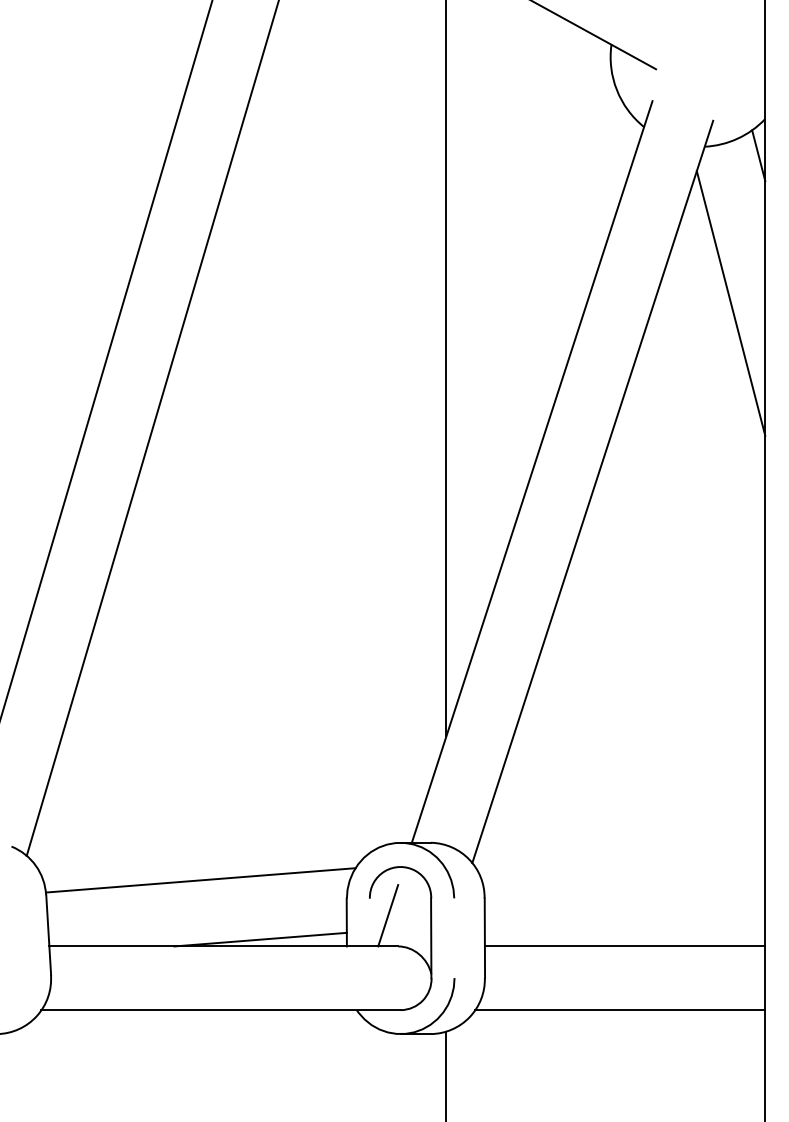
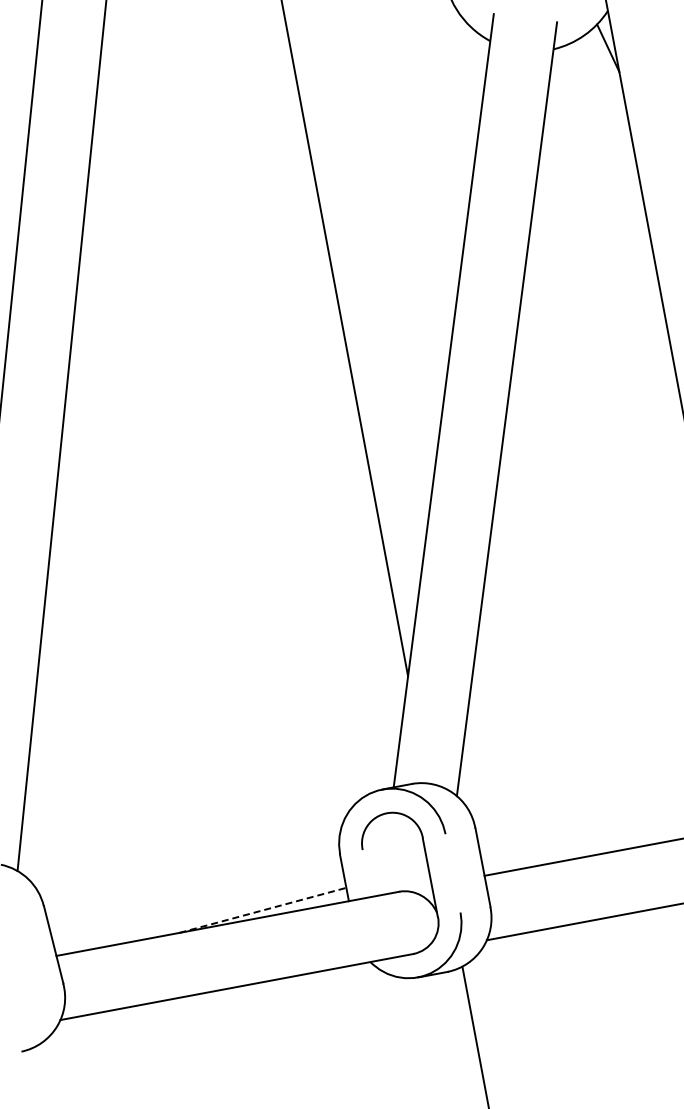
line: (730, 303) -> (607, 198), removed
line: (200, 880) -> (192, 863), removed
line: (388, 915) -> (384, 863), removed
line: (260, 939) -> (262, 910), solid -> dashed

